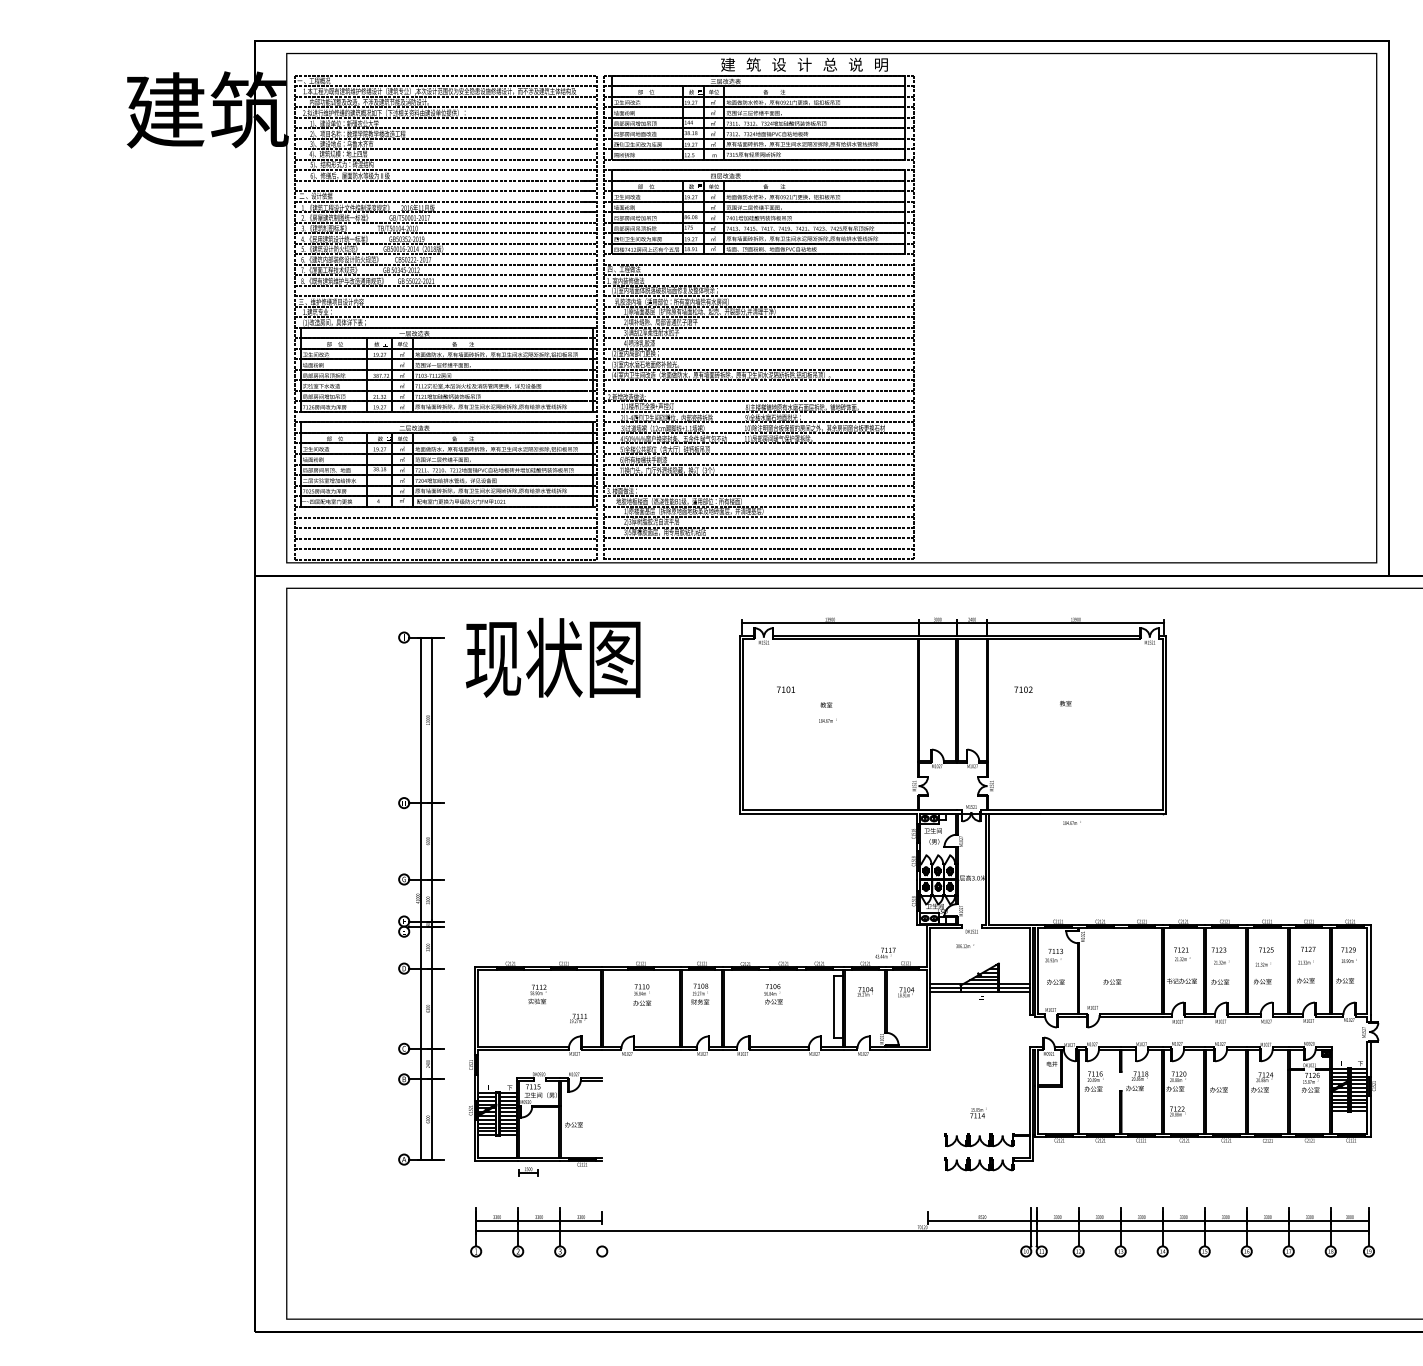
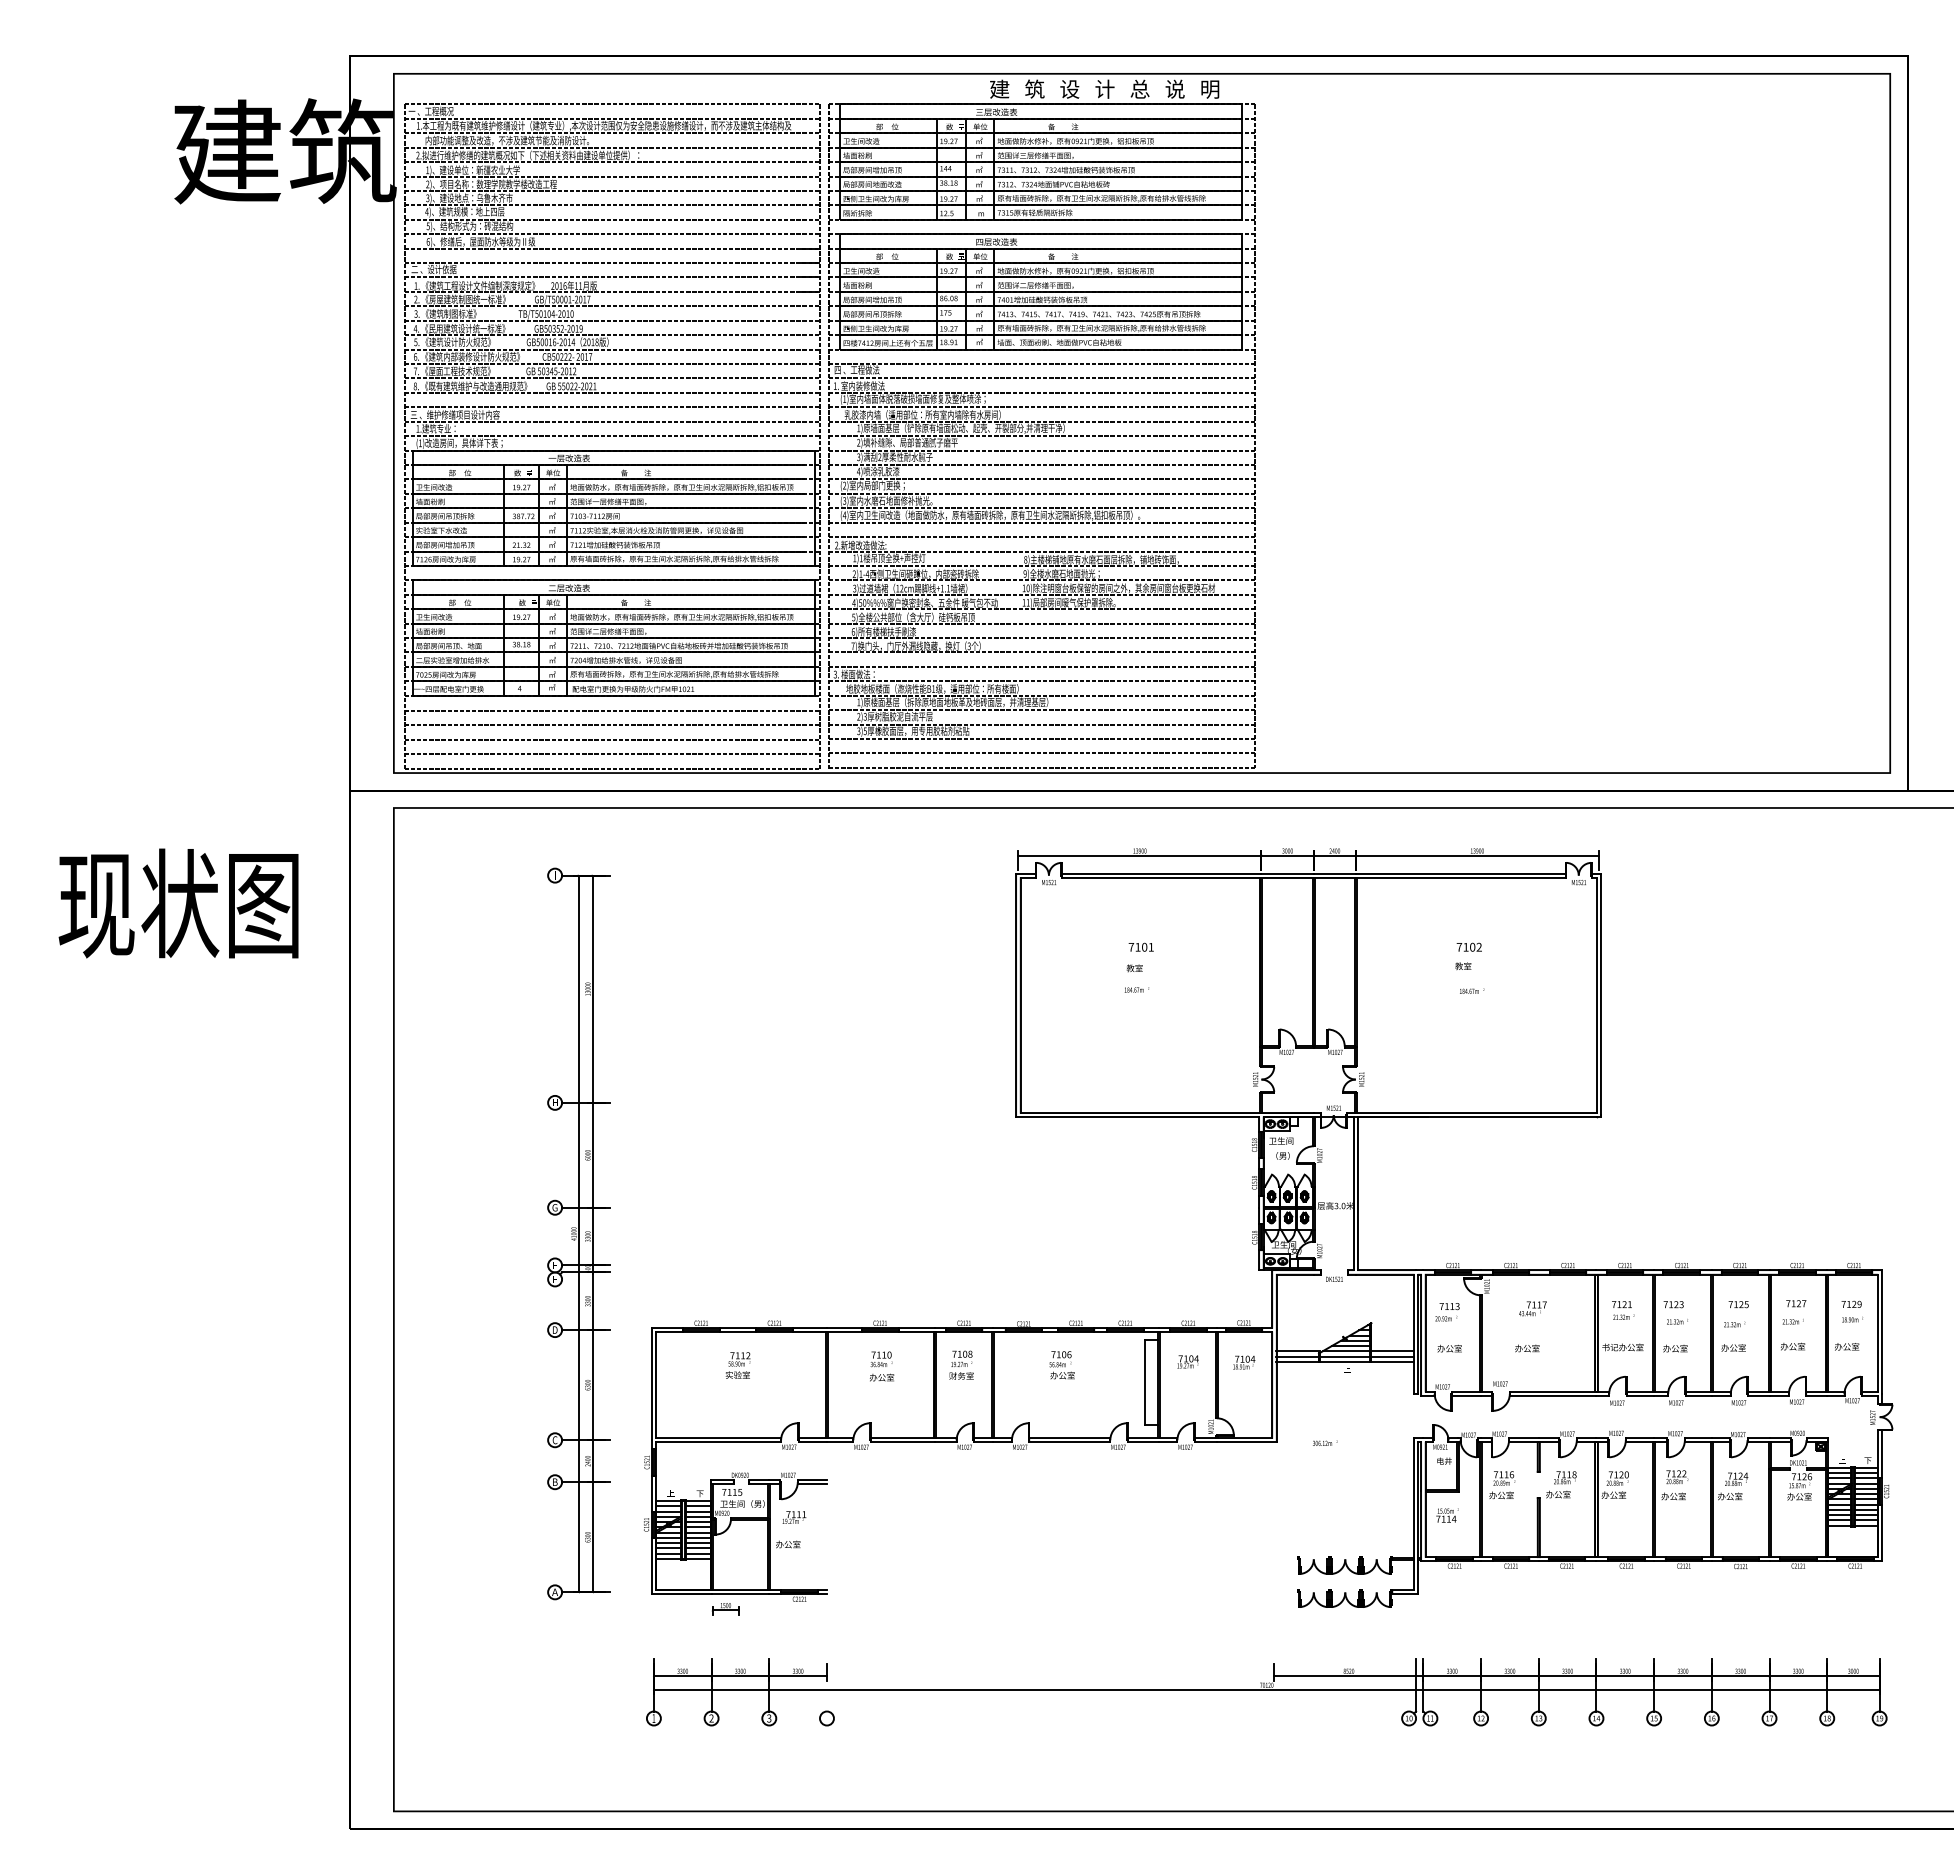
text: (553, 657) -> (178, 903), moved
text: (785, 689) -> (1140, 946), moved
text: (1022, 689) -> (1468, 946), moved
text: (1072, 822) -> (1472, 990), moved
text: (965, 945) -> (1325, 1442), moved
text: (885, 952) -> (1532, 1308), moved
text: (578, 1018) -> (794, 1517), moved
text: (1178, 1111) -> (1677, 1477), moved
text: (978, 1113) -> (1447, 1515), moved

